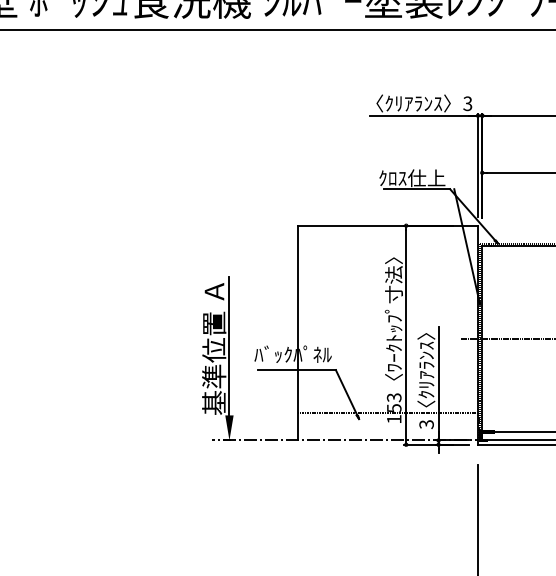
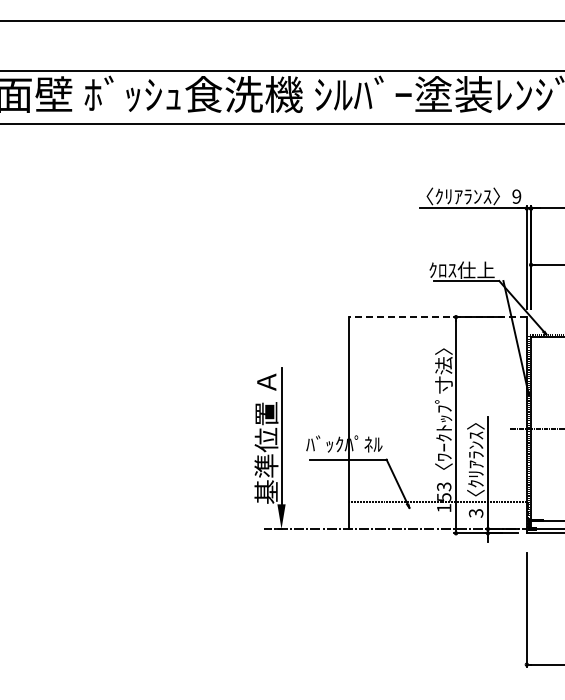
text: (467, 103) -> (516, 196), 3 -> 9
line: (388, 226) -> (438, 317), solid -> dashed

